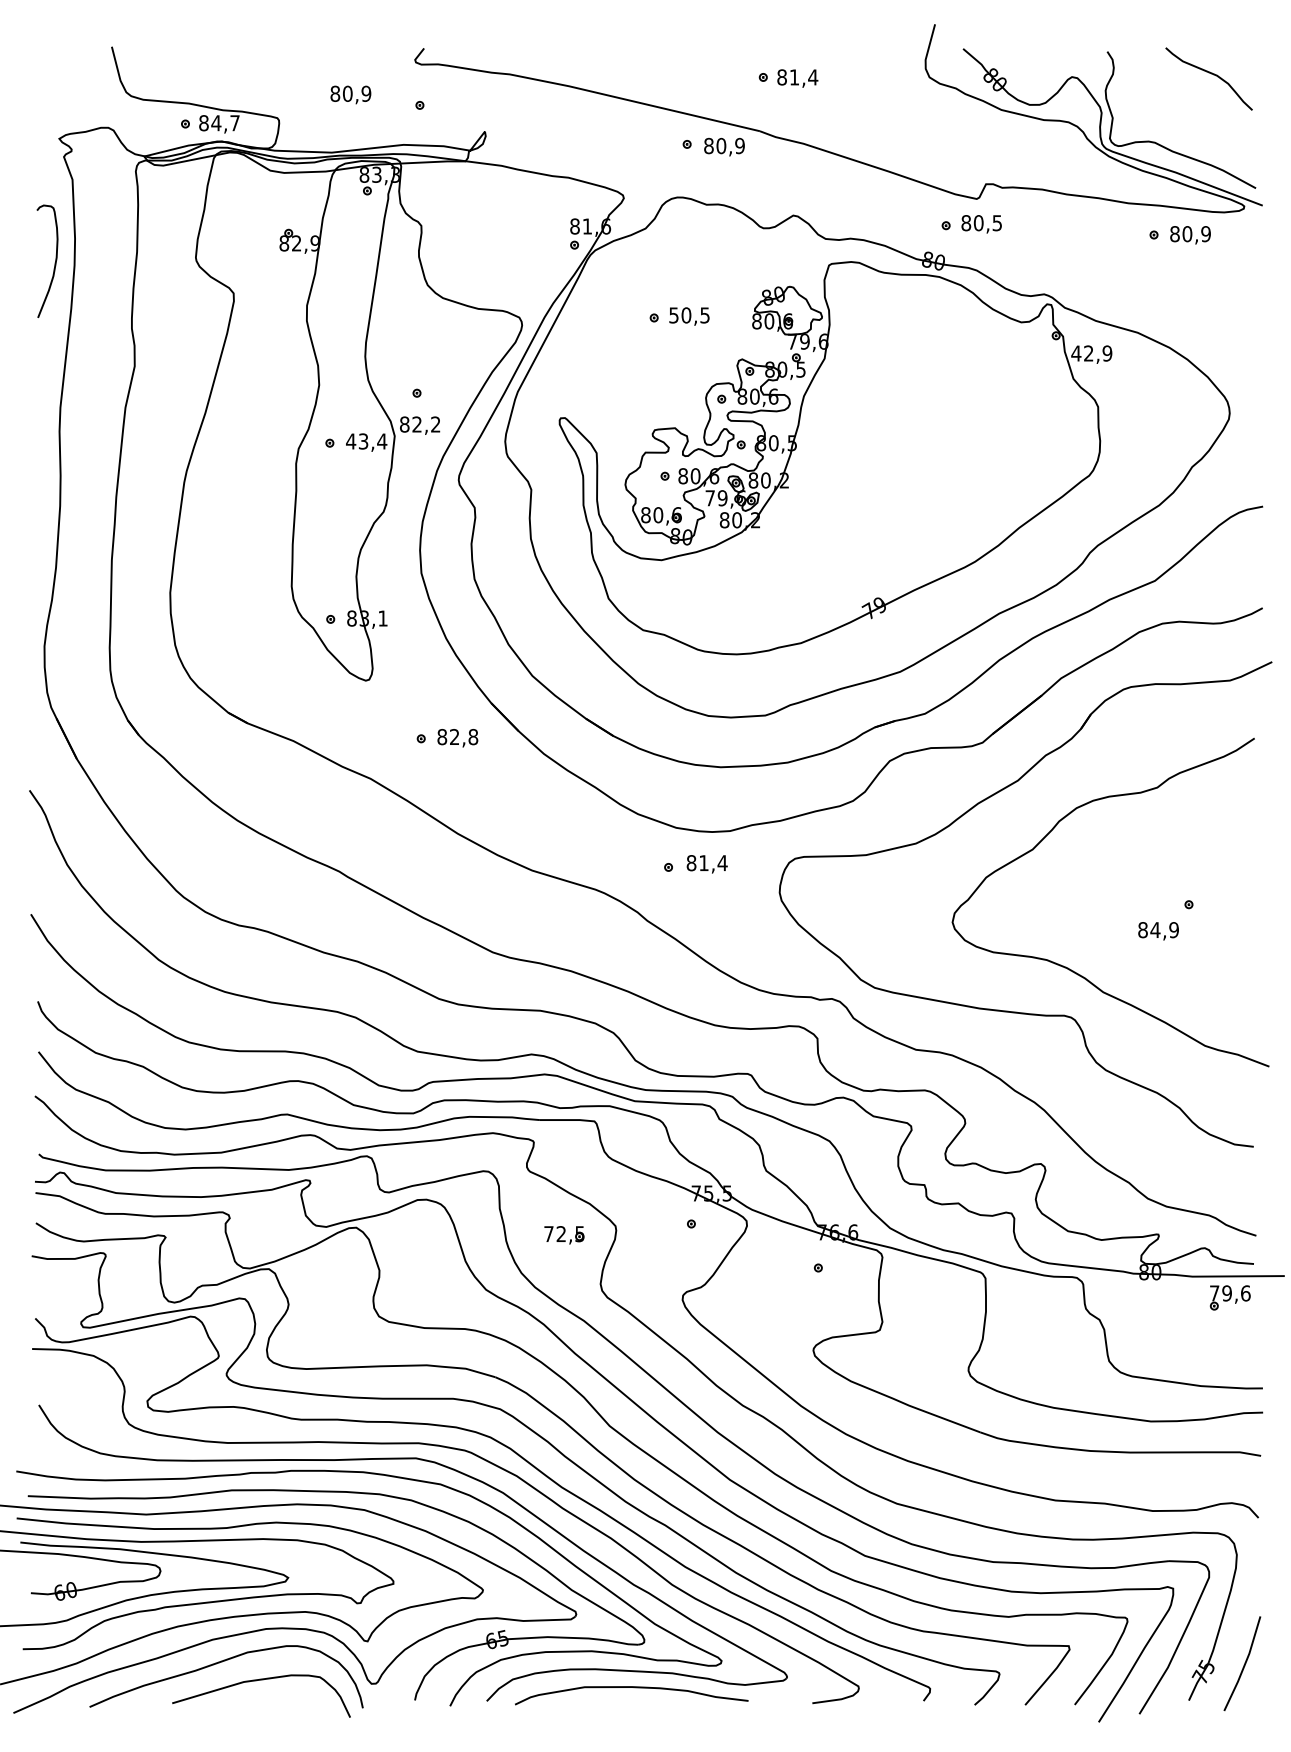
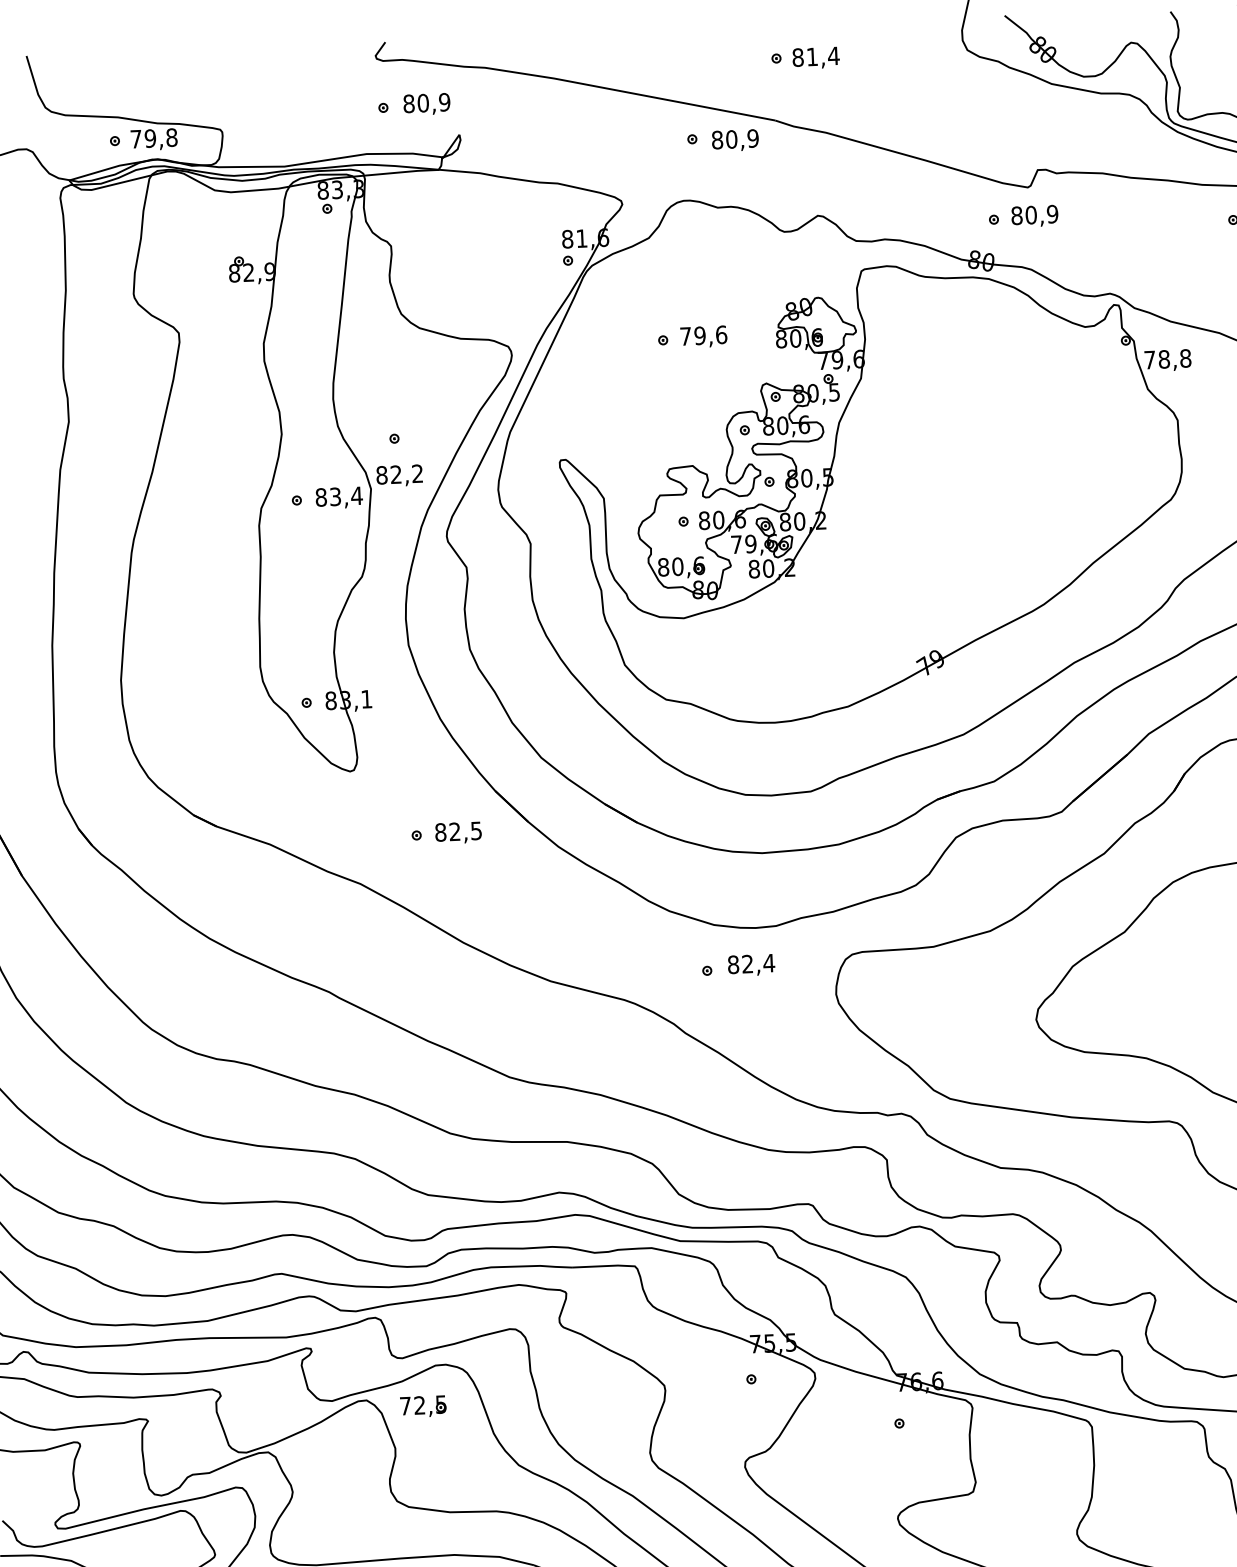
text: (350, 94) -> (426, 103), moved
text: (219, 123) -> (154, 138), 84,7 -> 79,8
text: (997, 222) -> (1052, 213), 80,5 -> 80,9
text: (689, 315) -> (703, 335), 50,5 -> 79,6
text: (1091, 353) -> (1167, 359), 42,9 -> 78,8
text: (351, 441) -> (321, 497), 43,4 -> 83,4
text: (473, 737) -> (476, 831), 82,8 -> 82,5
text: (703, 862) -> (747, 963), 81,4 -> 82,4
part: (564, 1235) -> (423, 1406), moved

